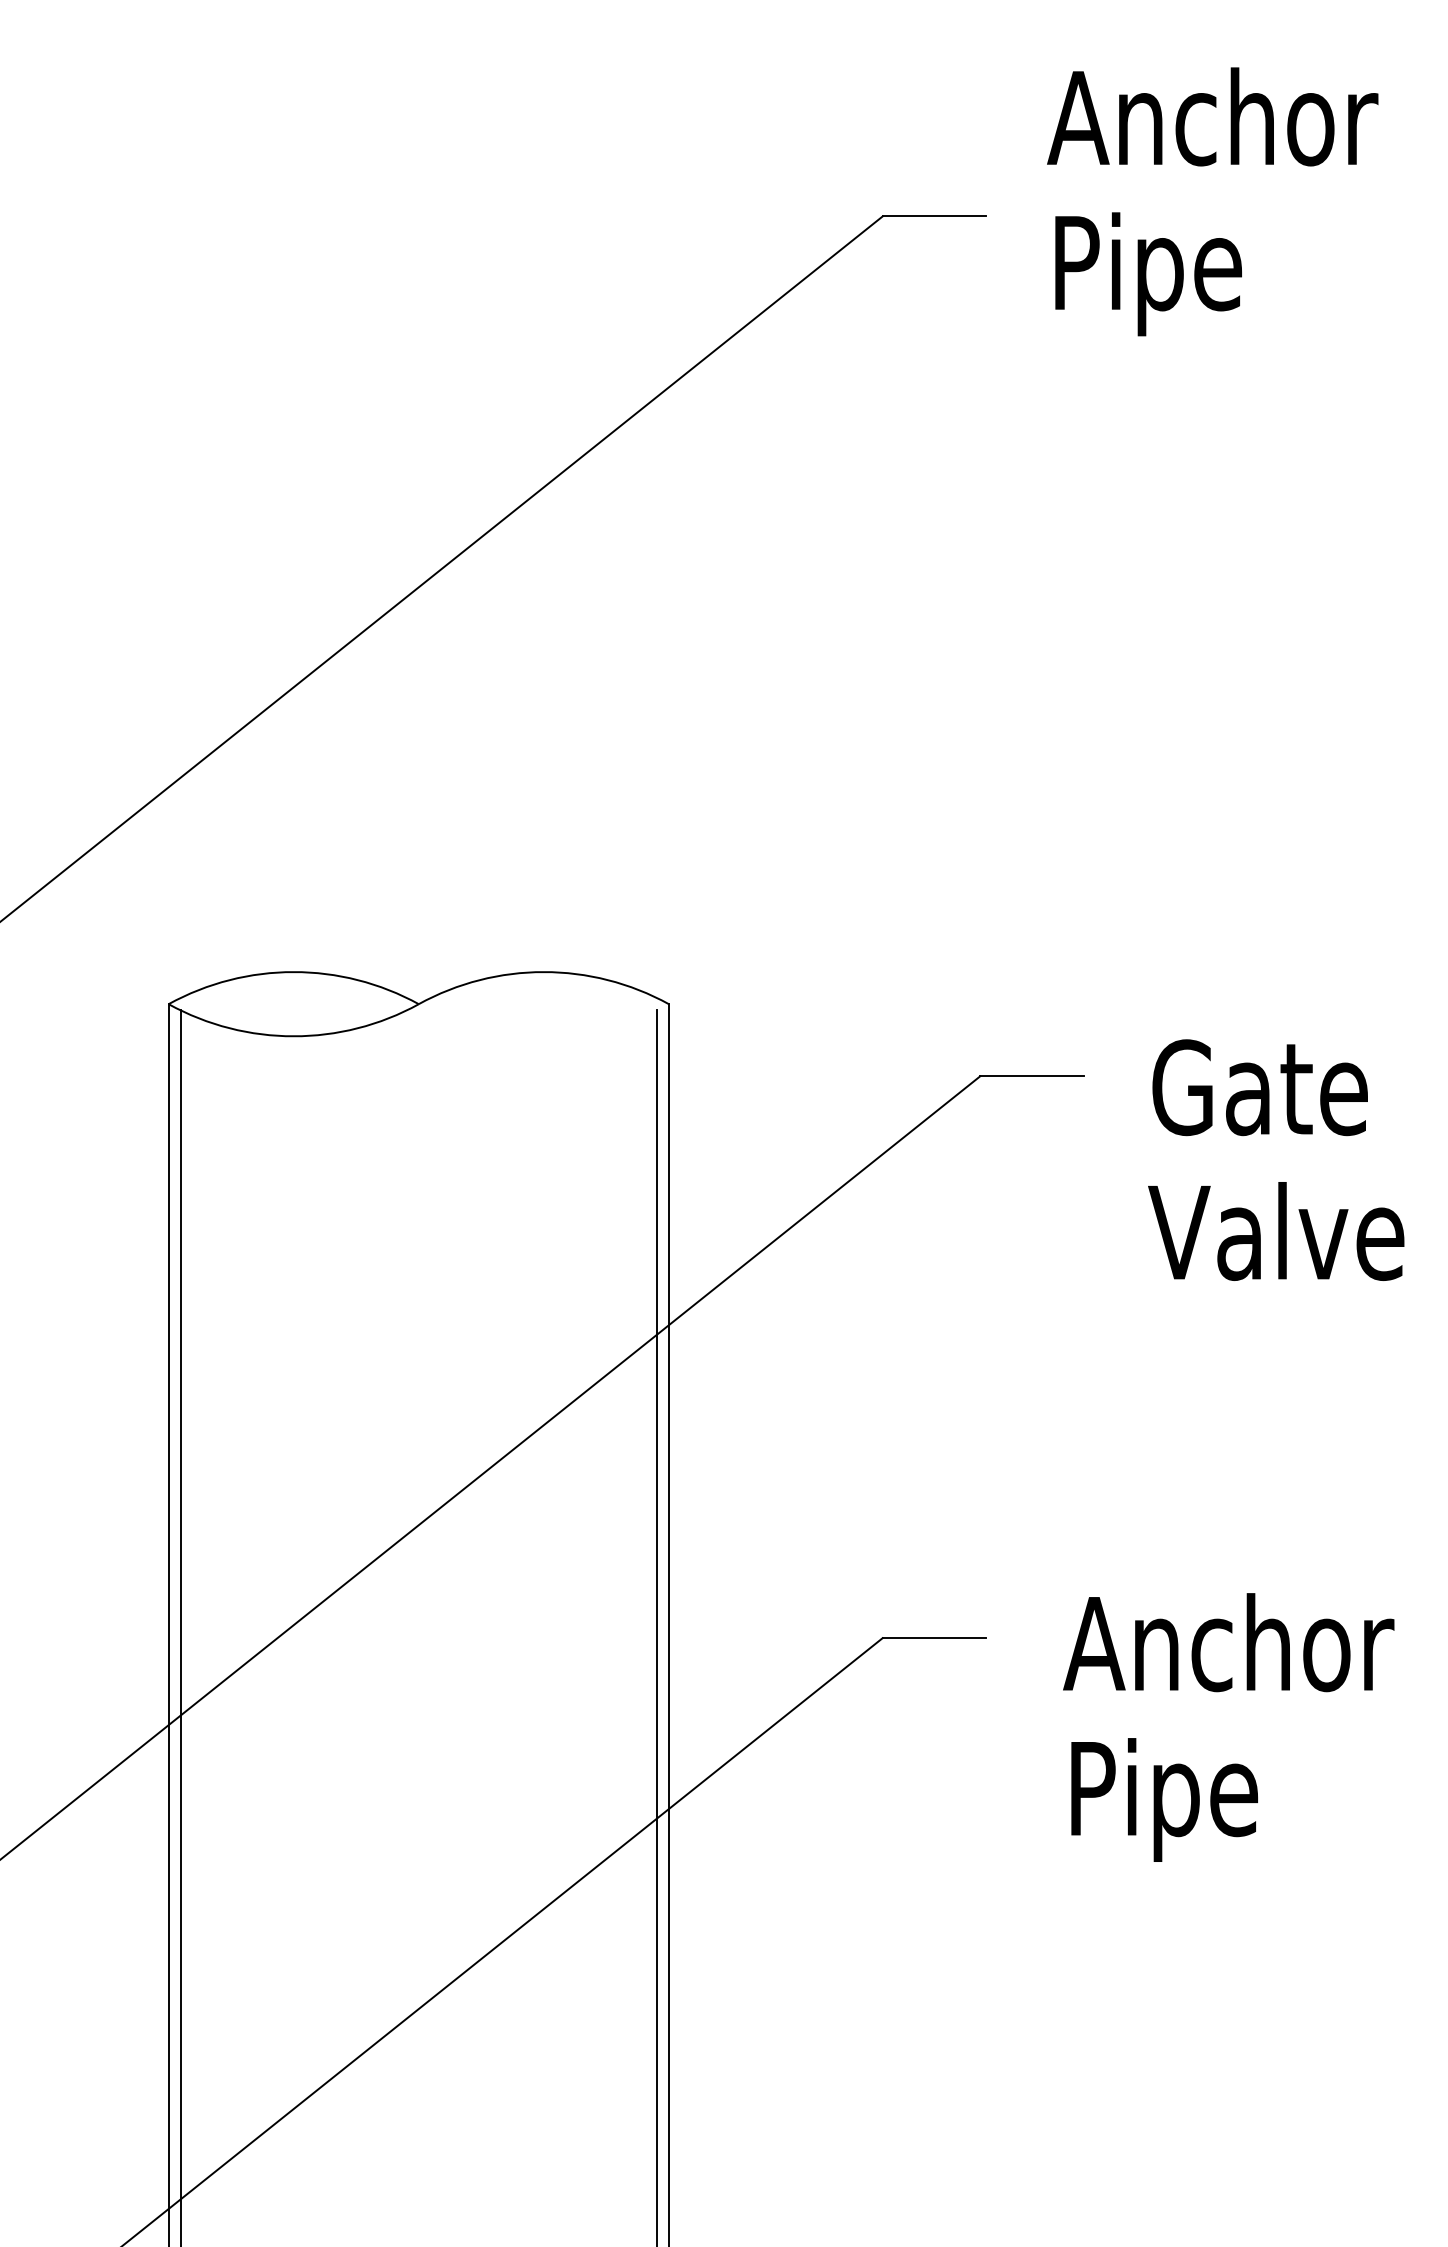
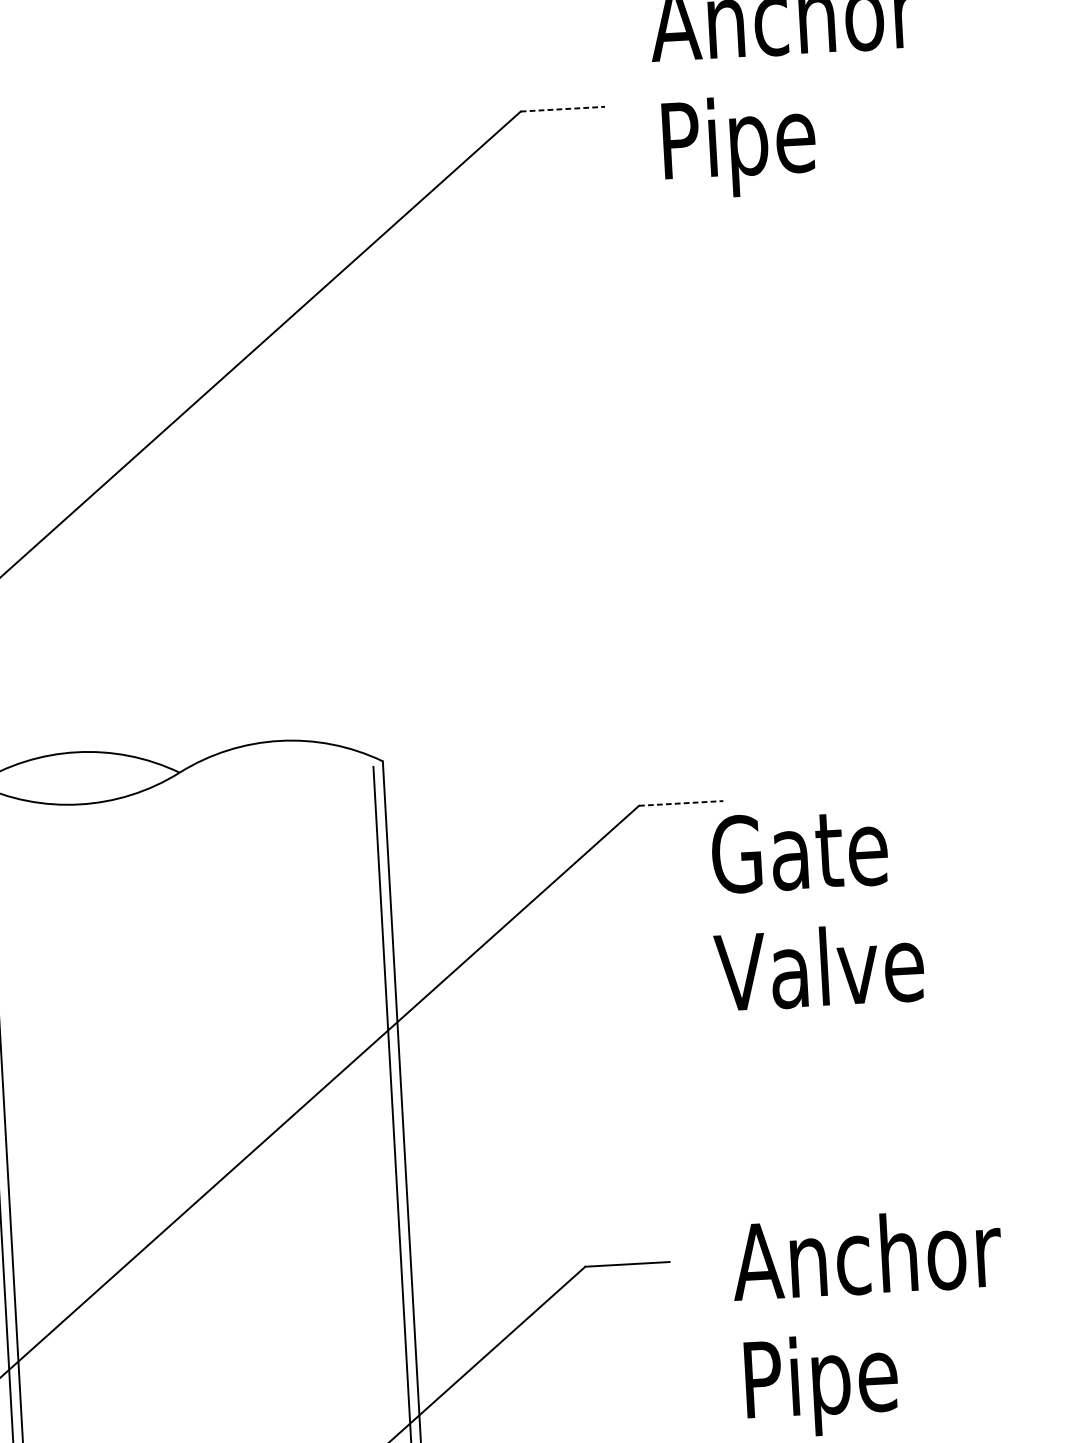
line: (934, 216) -> (562, 109), solid -> dashed
line: (1032, 1076) -> (681, 803), solid -> dashed
text: (1276, 1159) -> (816, 908), moved

